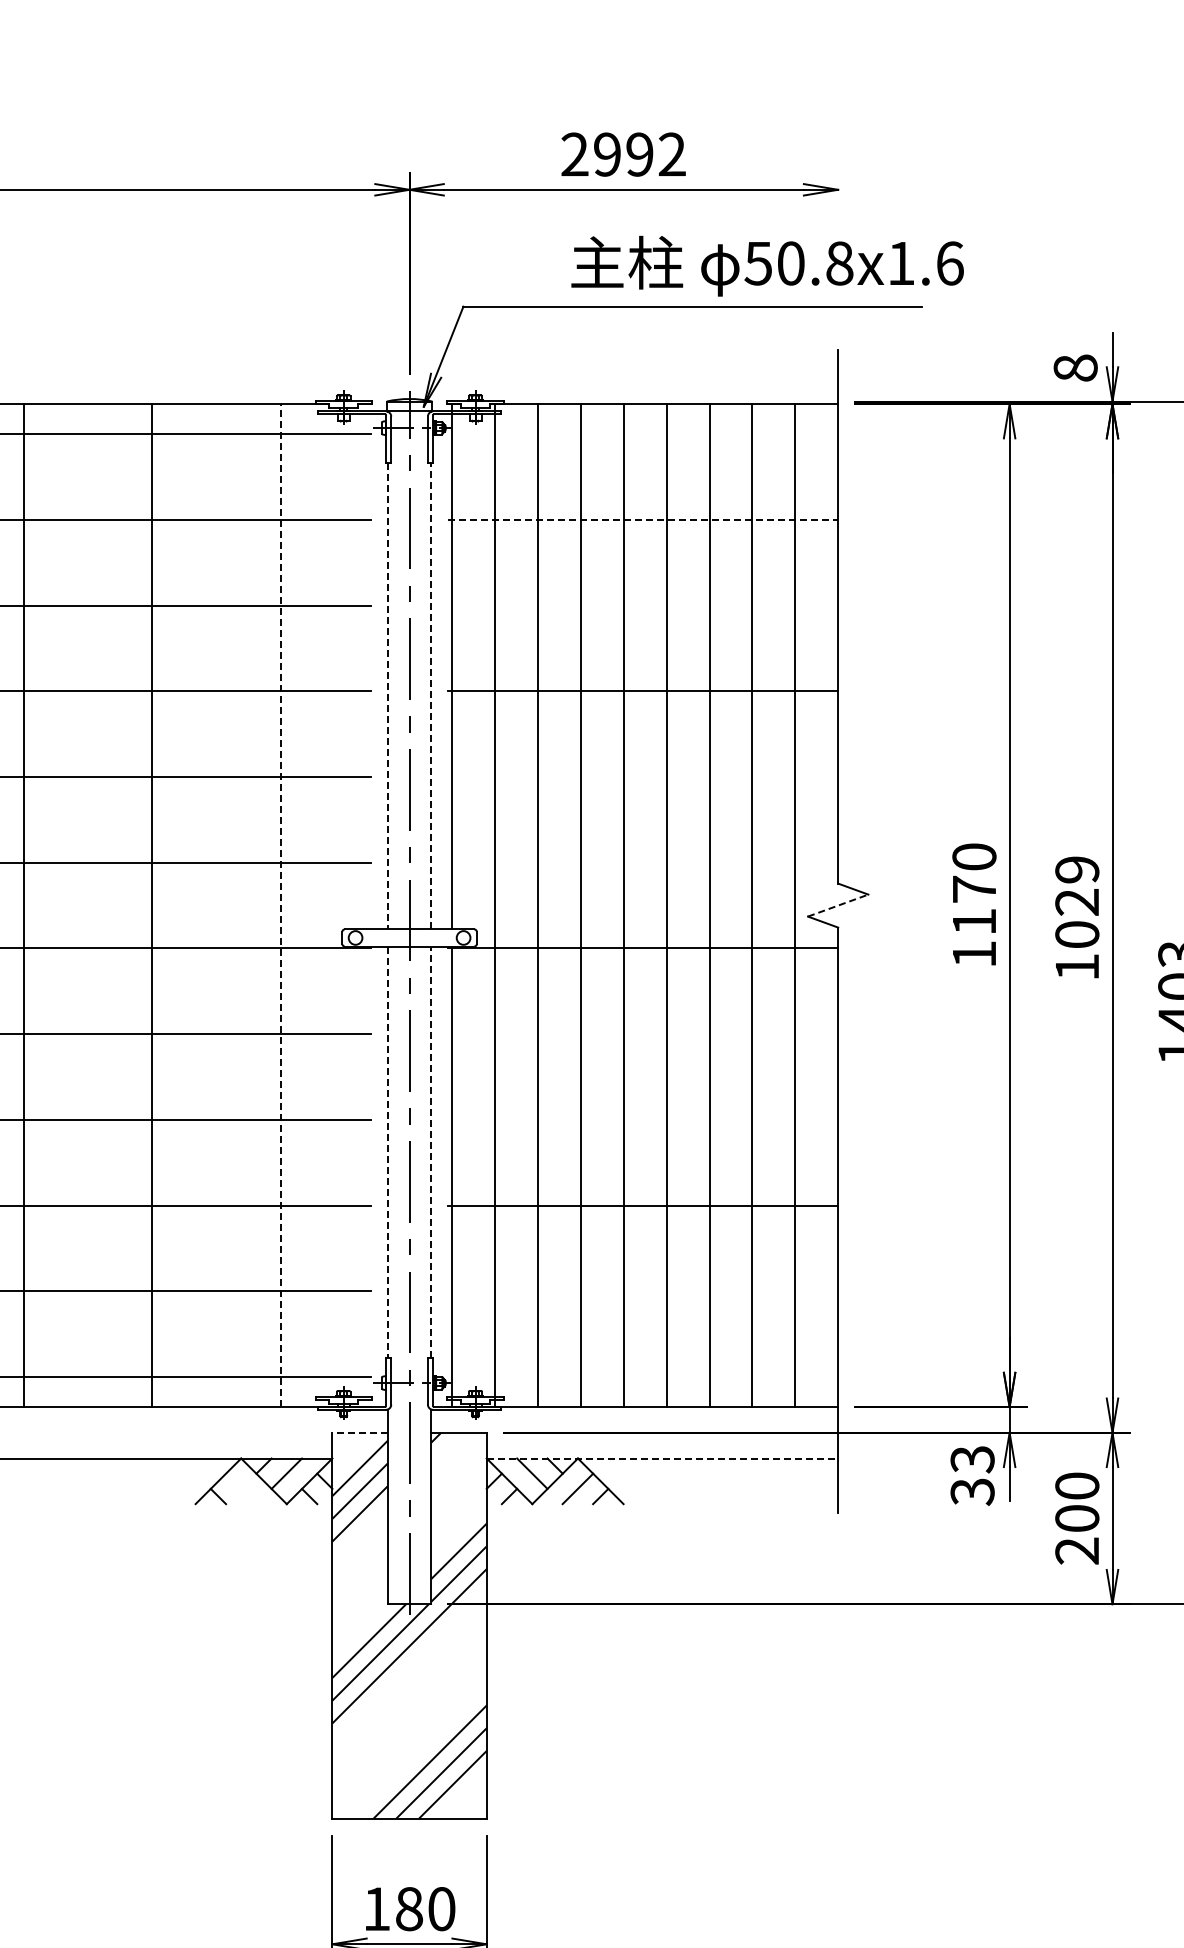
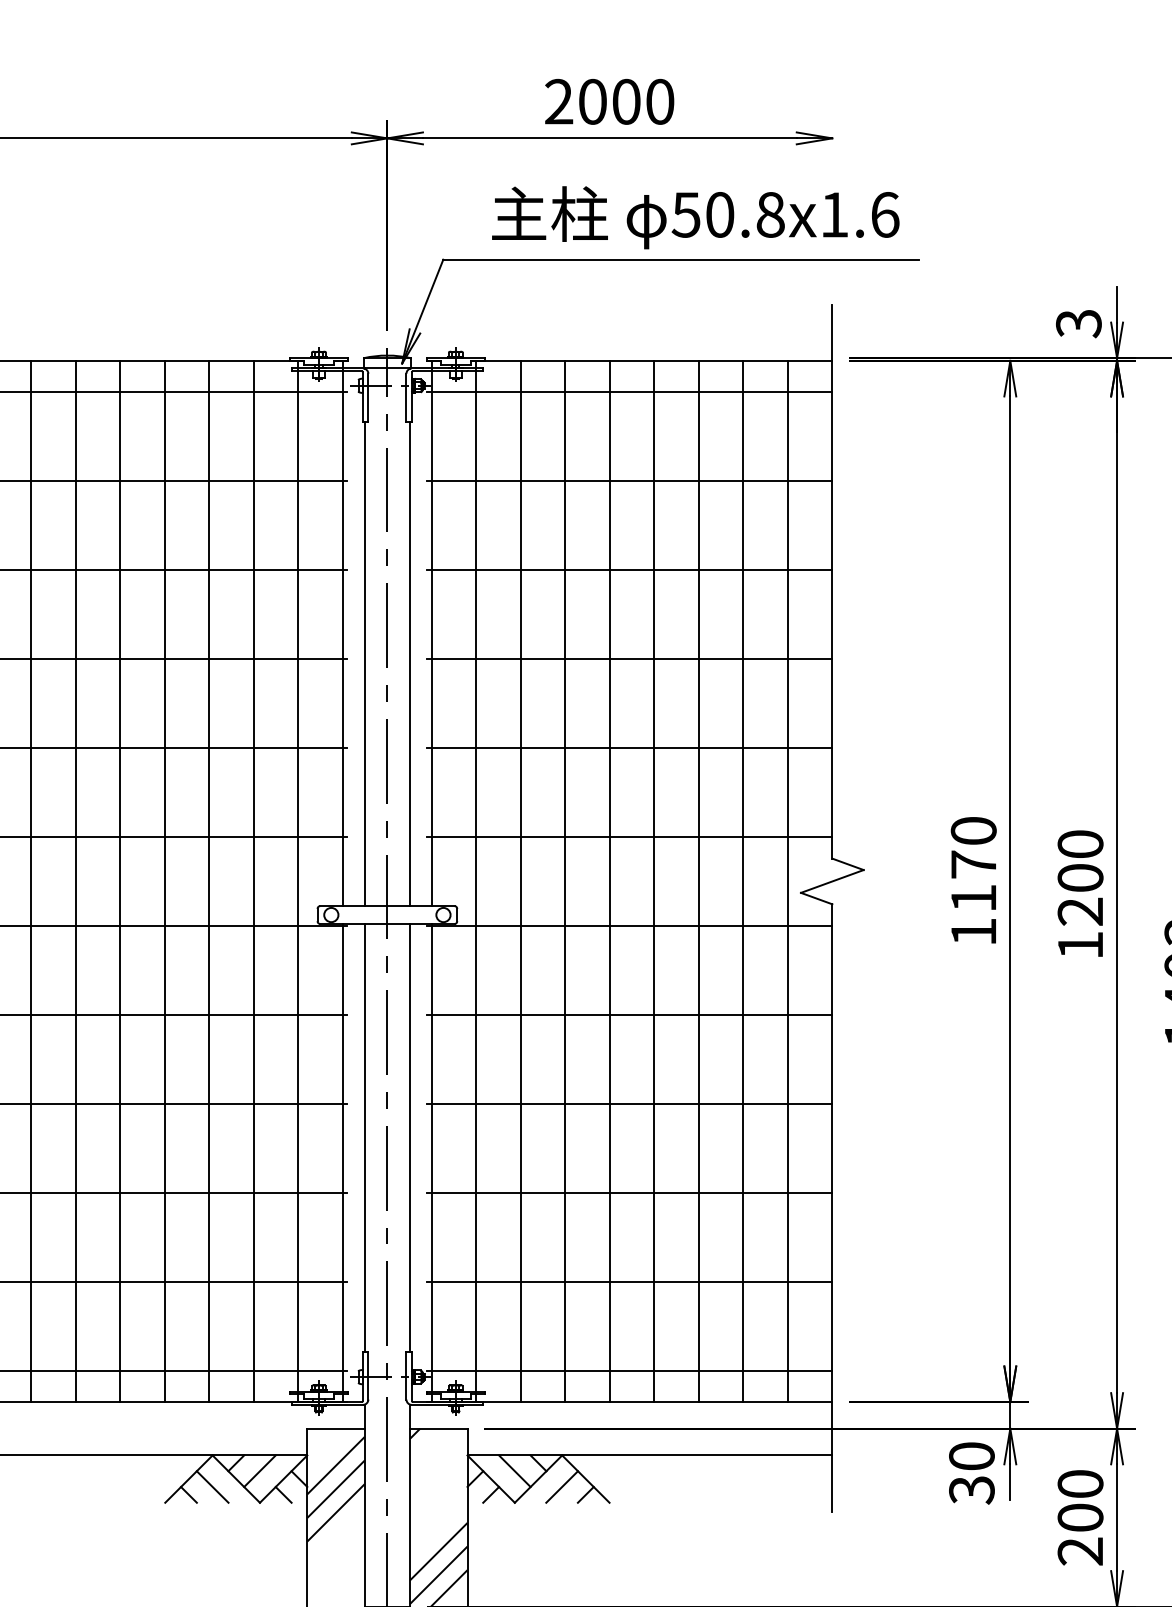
text: (639, 154) -> (626, 101), 2992 -> 2000
text: (767, 265) -> (695, 216), moved
text: (1075, 368) -> (1078, 323), 8 -> 3
line: (643, 434) -> (630, 392), added
line: (643, 519) -> (630, 480), dashed -> solid
line: (643, 605) -> (630, 569), added
line: (366, 666) -> (342, 633), added
line: (431, 695) -> (410, 663), dashed -> solid
line: (387, 696) -> (364, 664), dashed -> solid
line: (643, 777) -> (630, 748), added
line: (643, 862) -> (630, 836), added
text: (1077, 902) -> (1080, 878), 1029 -> 1200
line: (66, 905) -> (31, 881), added
line: (109, 905) -> (75, 881), added
line: (195, 905) -> (165, 881), added
line: (238, 905) -> (209, 881), added
line: (281, 905) -> (254, 881), dashed -> solid
line: (323, 905) -> (298, 881), added
line: (838, 905) -> (832, 881), dashed -> solid
line: (643, 1034) -> (630, 1015), added
line: (643, 1119) -> (630, 1103), added
line: (387, 1152) -> (364, 1137), dashed -> solid
line: (431, 1152) -> (410, 1137), dashed -> solid
line: (366, 1176) -> (342, 1162), added
line: (643, 1291) -> (630, 1282), added
line: (643, 1377) -> (630, 1371), added
line: (360, 1432) -> (336, 1428), dashed -> solid
line: (662, 1458) -> (649, 1455), dashed -> solid
text: (972, 1459) -> (971, 1456), 33 -> 30
line: (241, 1488) -> (212, 1486), added

